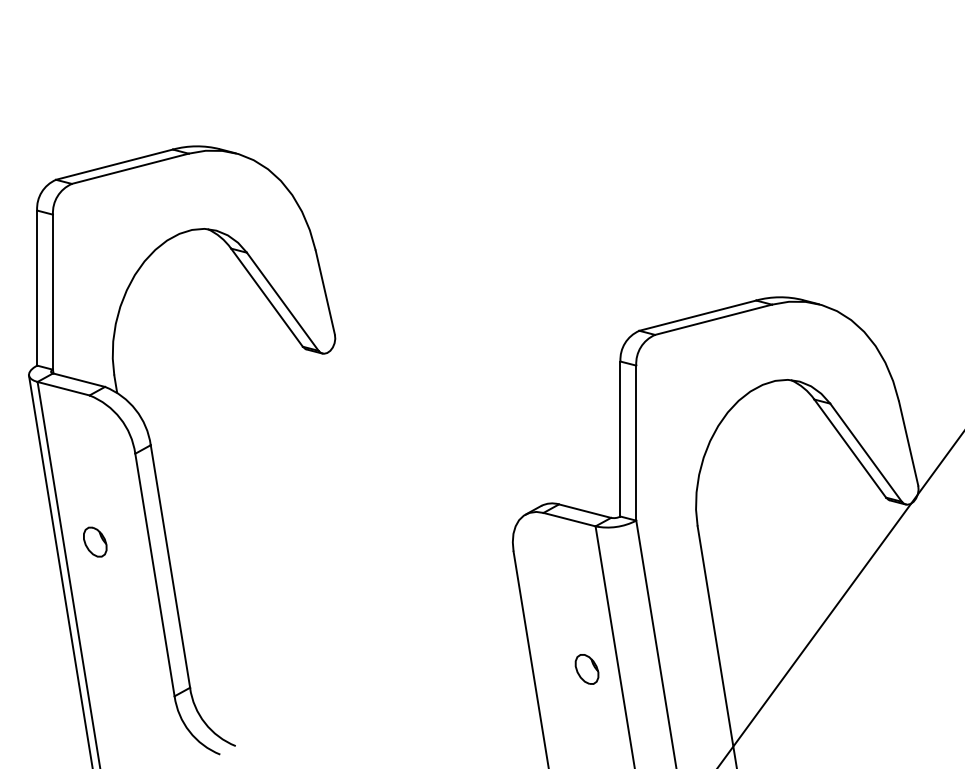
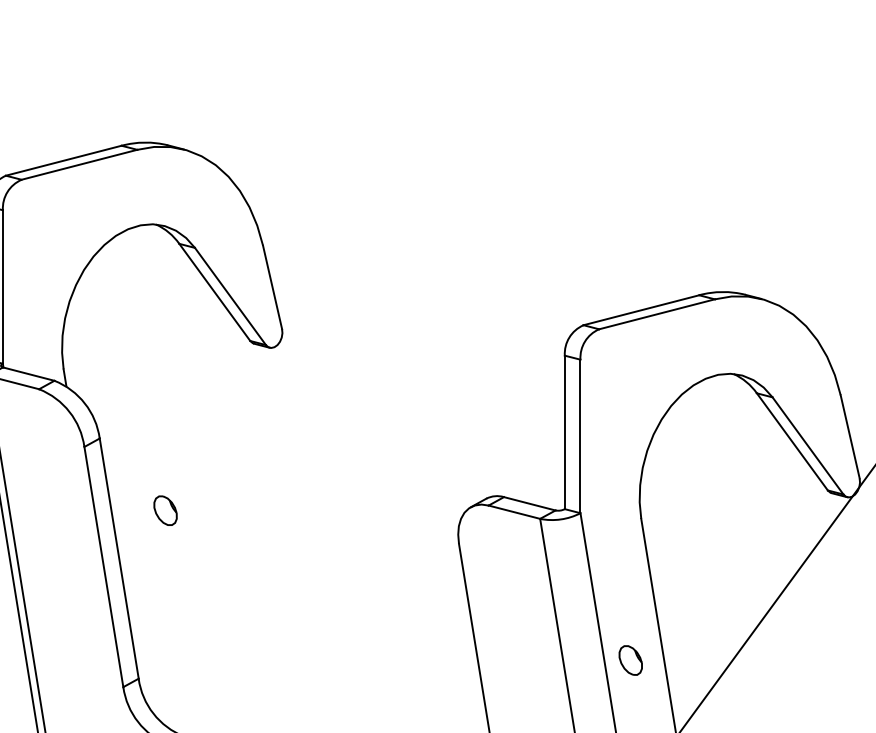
part: (95, 541) -> (165, 510), moved
part: (586, 669) -> (630, 660), moved

